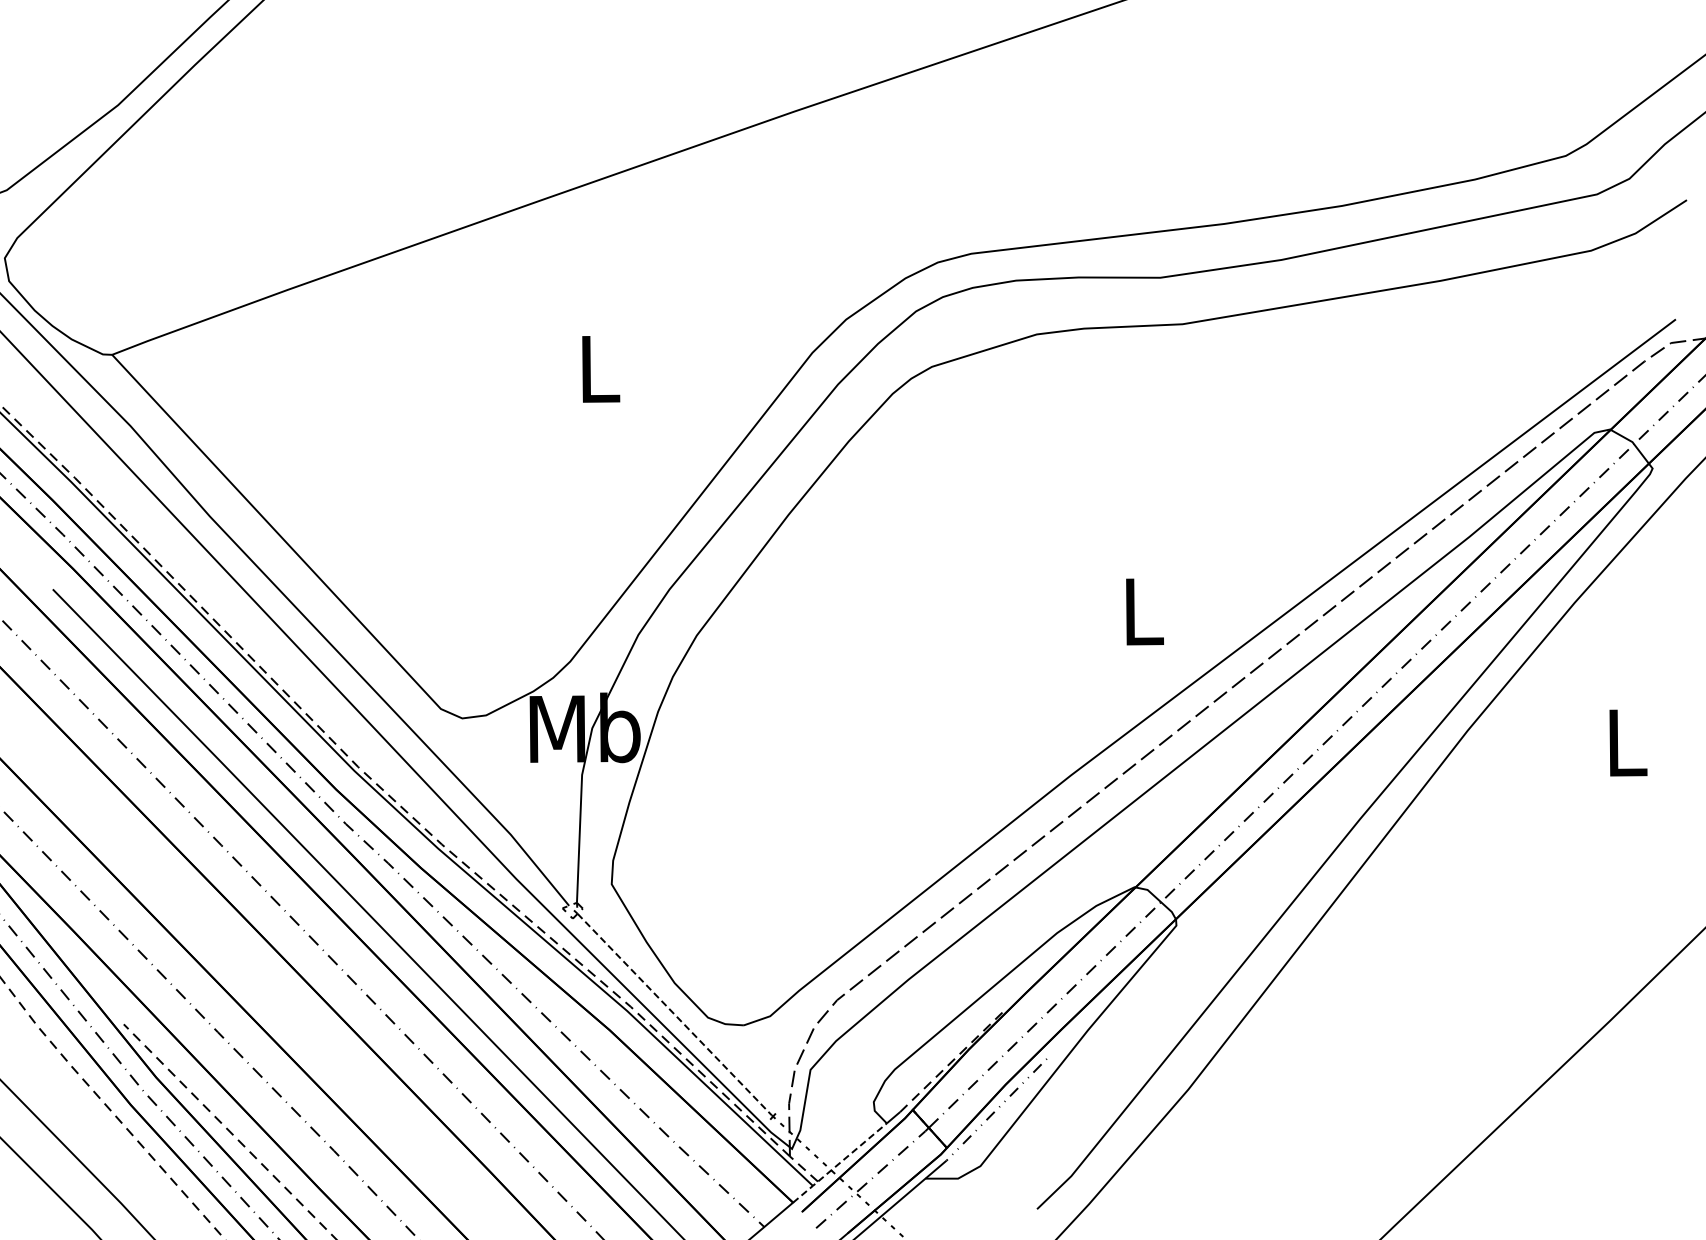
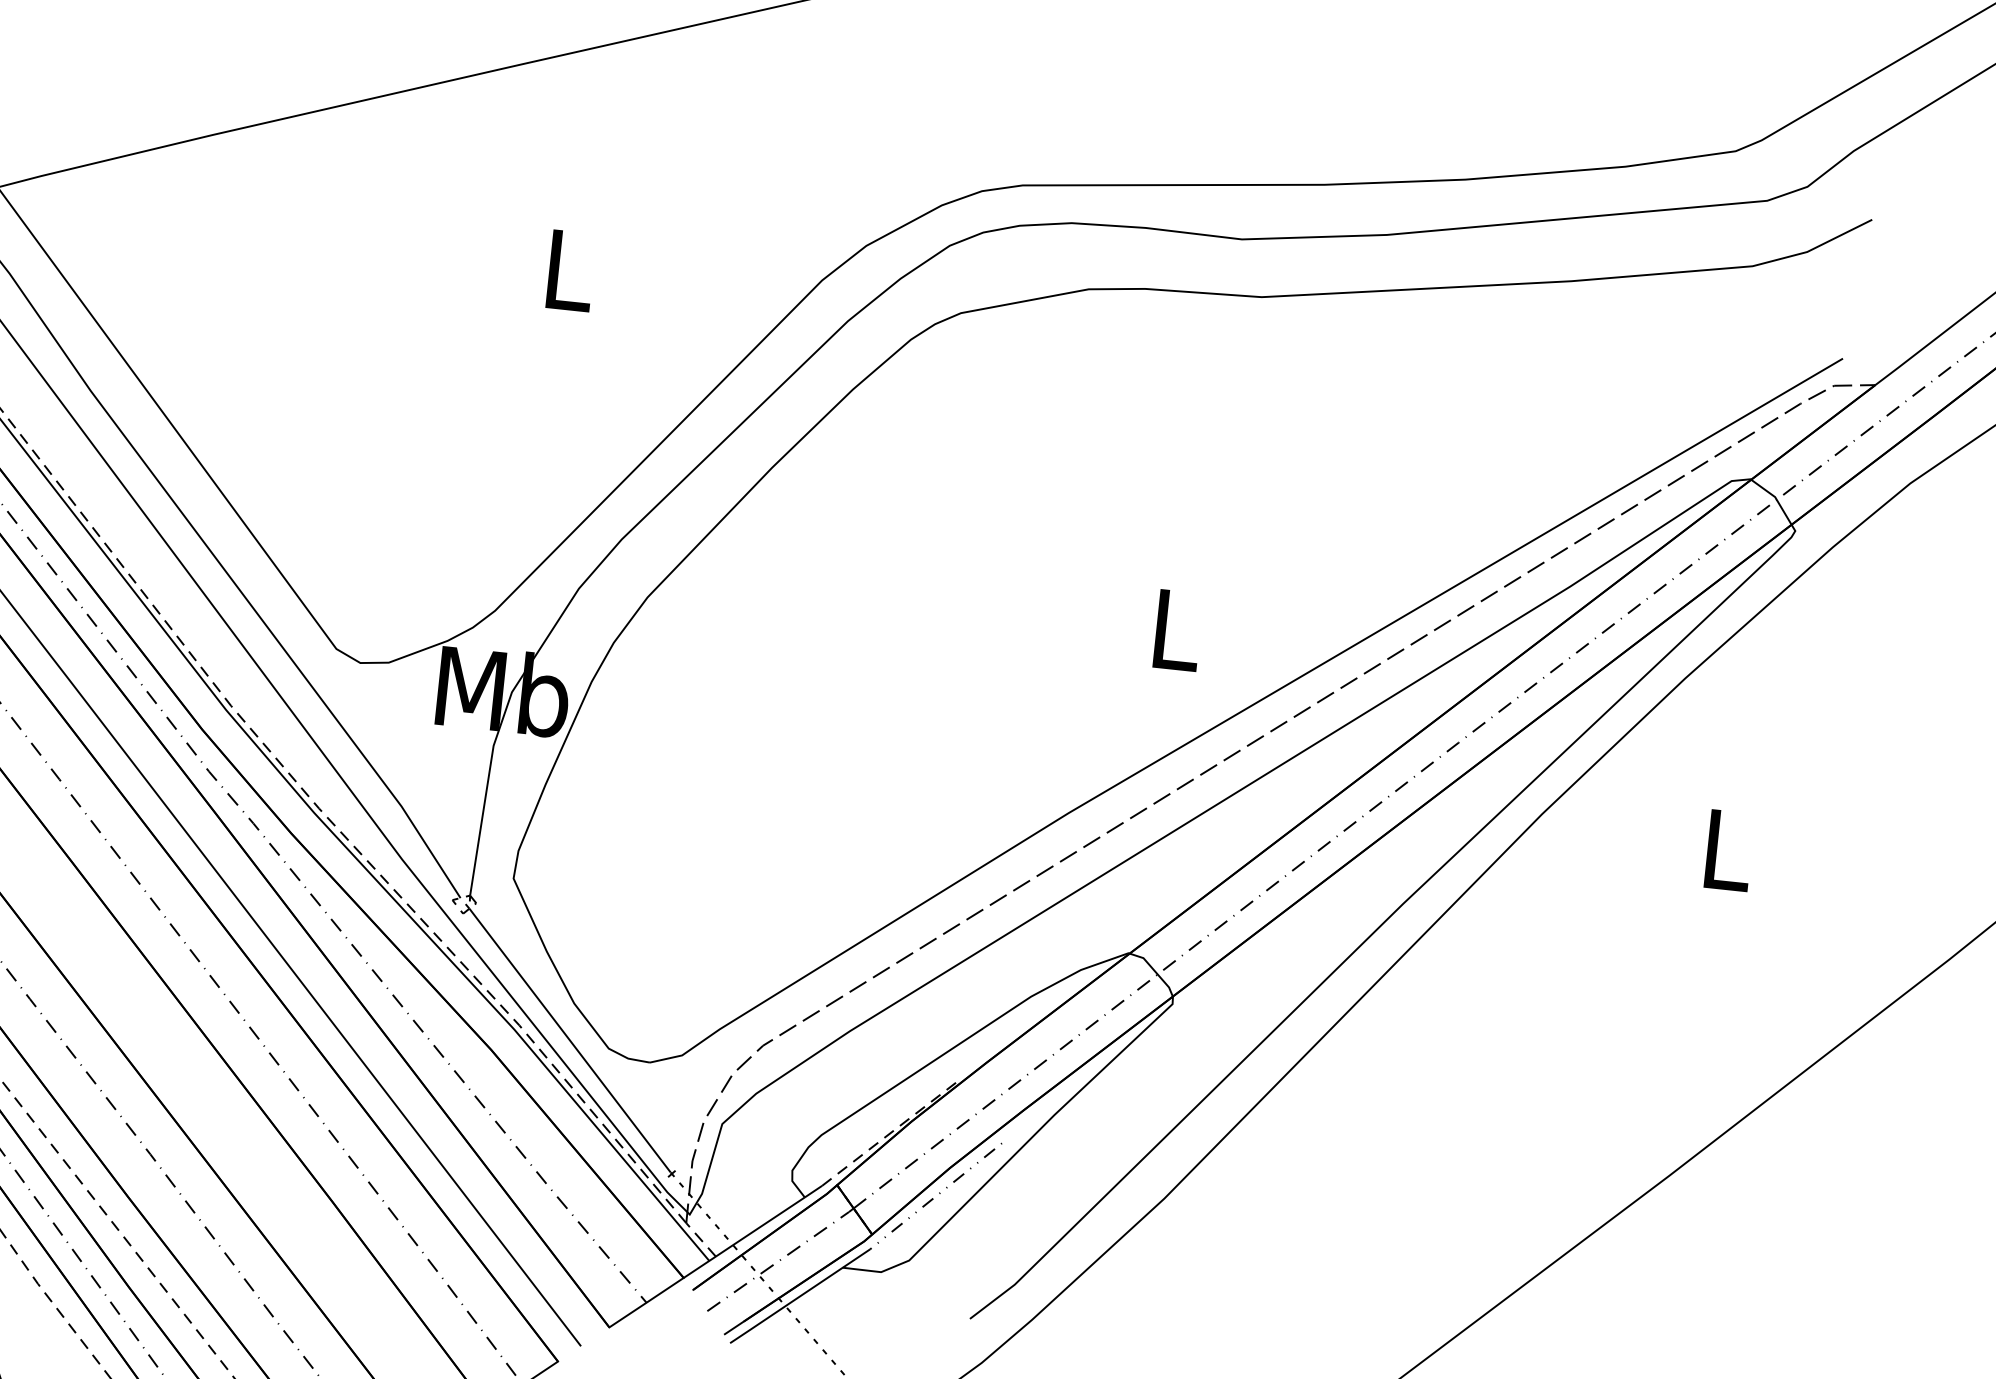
line: (674, 1014) -> (569, 1040), dashed -> solid
line: (838, 1163) -> (742, 1238), dashed -> solid

